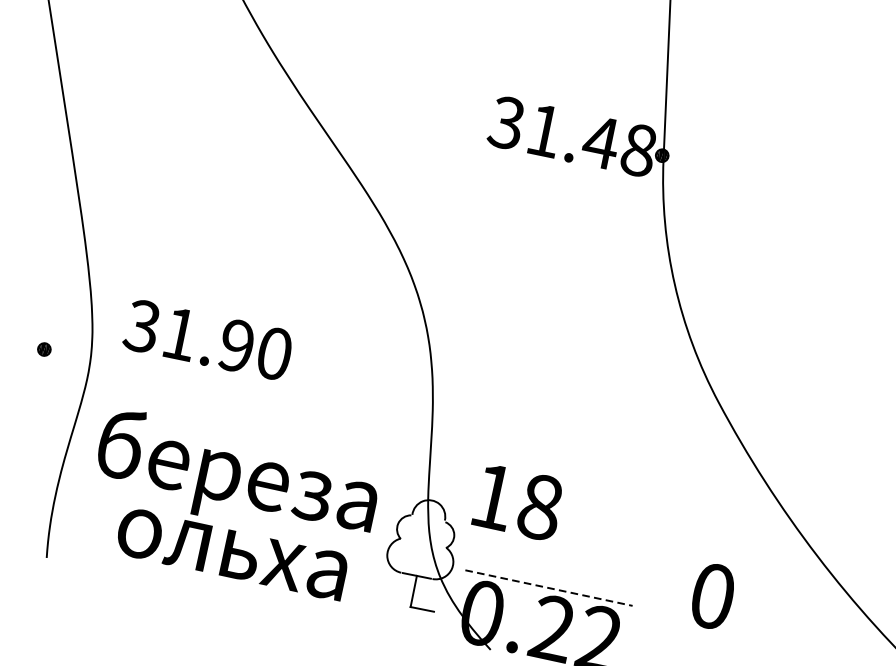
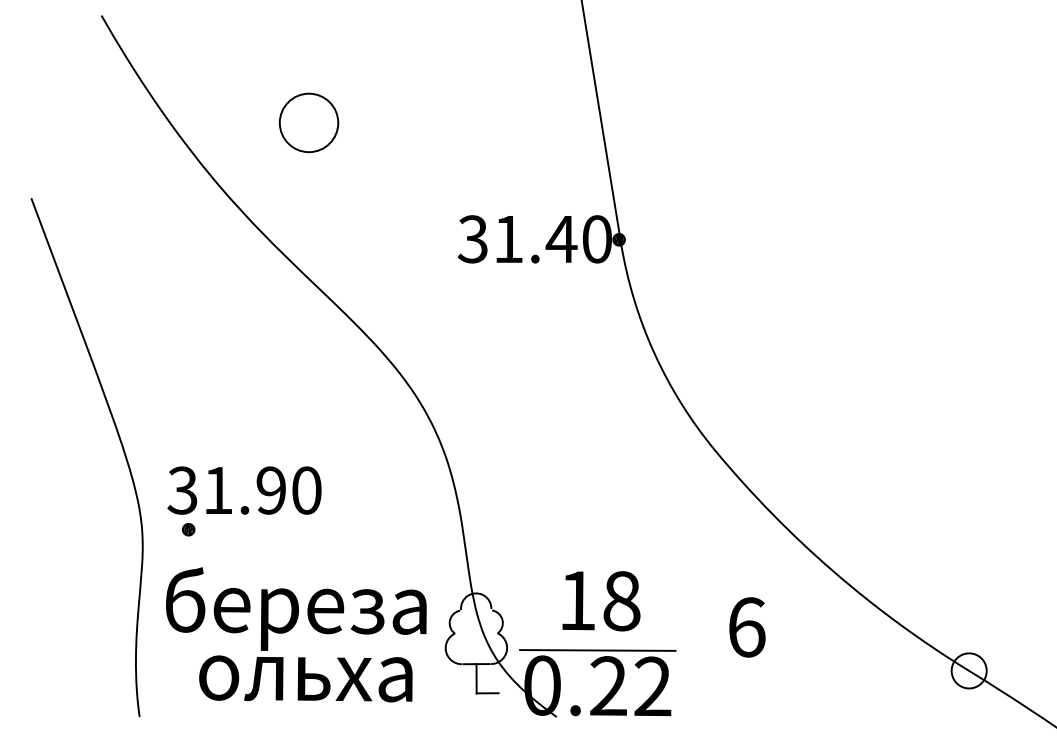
text: (639, 150) -> (597, 239), 31.48 -> 31.40
part: (44, 349) -> (188, 529), moved
text: (518, 502) -> (601, 601), moved
line: (548, 588) -> (597, 650), dashed -> solid
text: (713, 596) -> (747, 627), 0 -> 6

